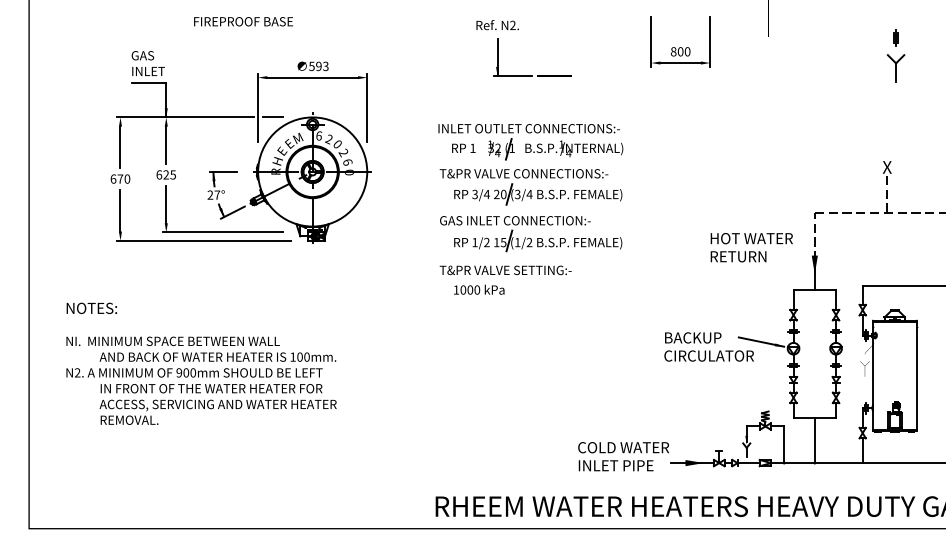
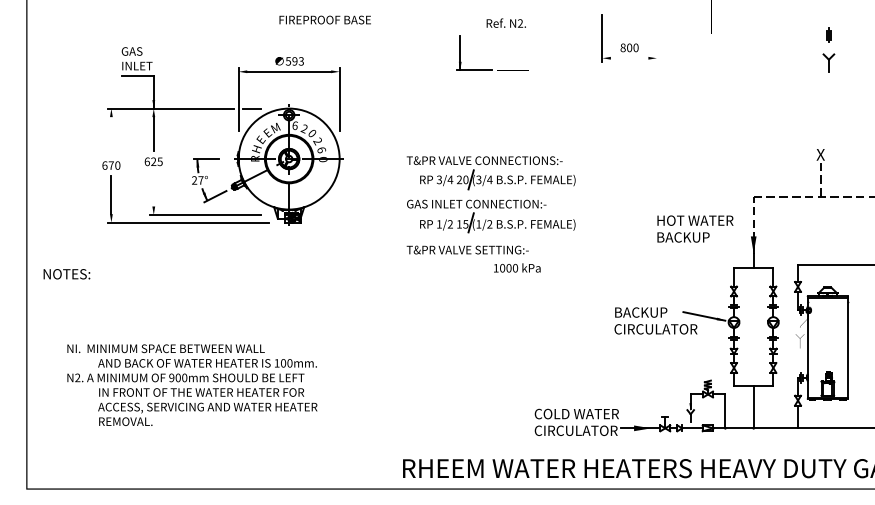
text: (242, 21) -> (324, 19), moved
text: (496, 24) -> (505, 22), moved
line: (709, 41) -> (656, 38), removed
line: (680, 63) -> (629, 58), removed
part: (895, 67) -> (828, 62), size x0.7
part: (530, 142) -> (490, 131), removed
line: (120, 147) -> (111, 136), removed
line: (165, 204) -> (153, 189), removed
text: (738, 256) -> (683, 237), RETURN -> BACKUP
text: (479, 289) -> (517, 267), moved
text: (91, 308) -> (66, 274), moved
text: (201, 380) -> (192, 384), moved
text: (622, 465) -> (575, 430), INLET PIPE -> CIRCULATOR

